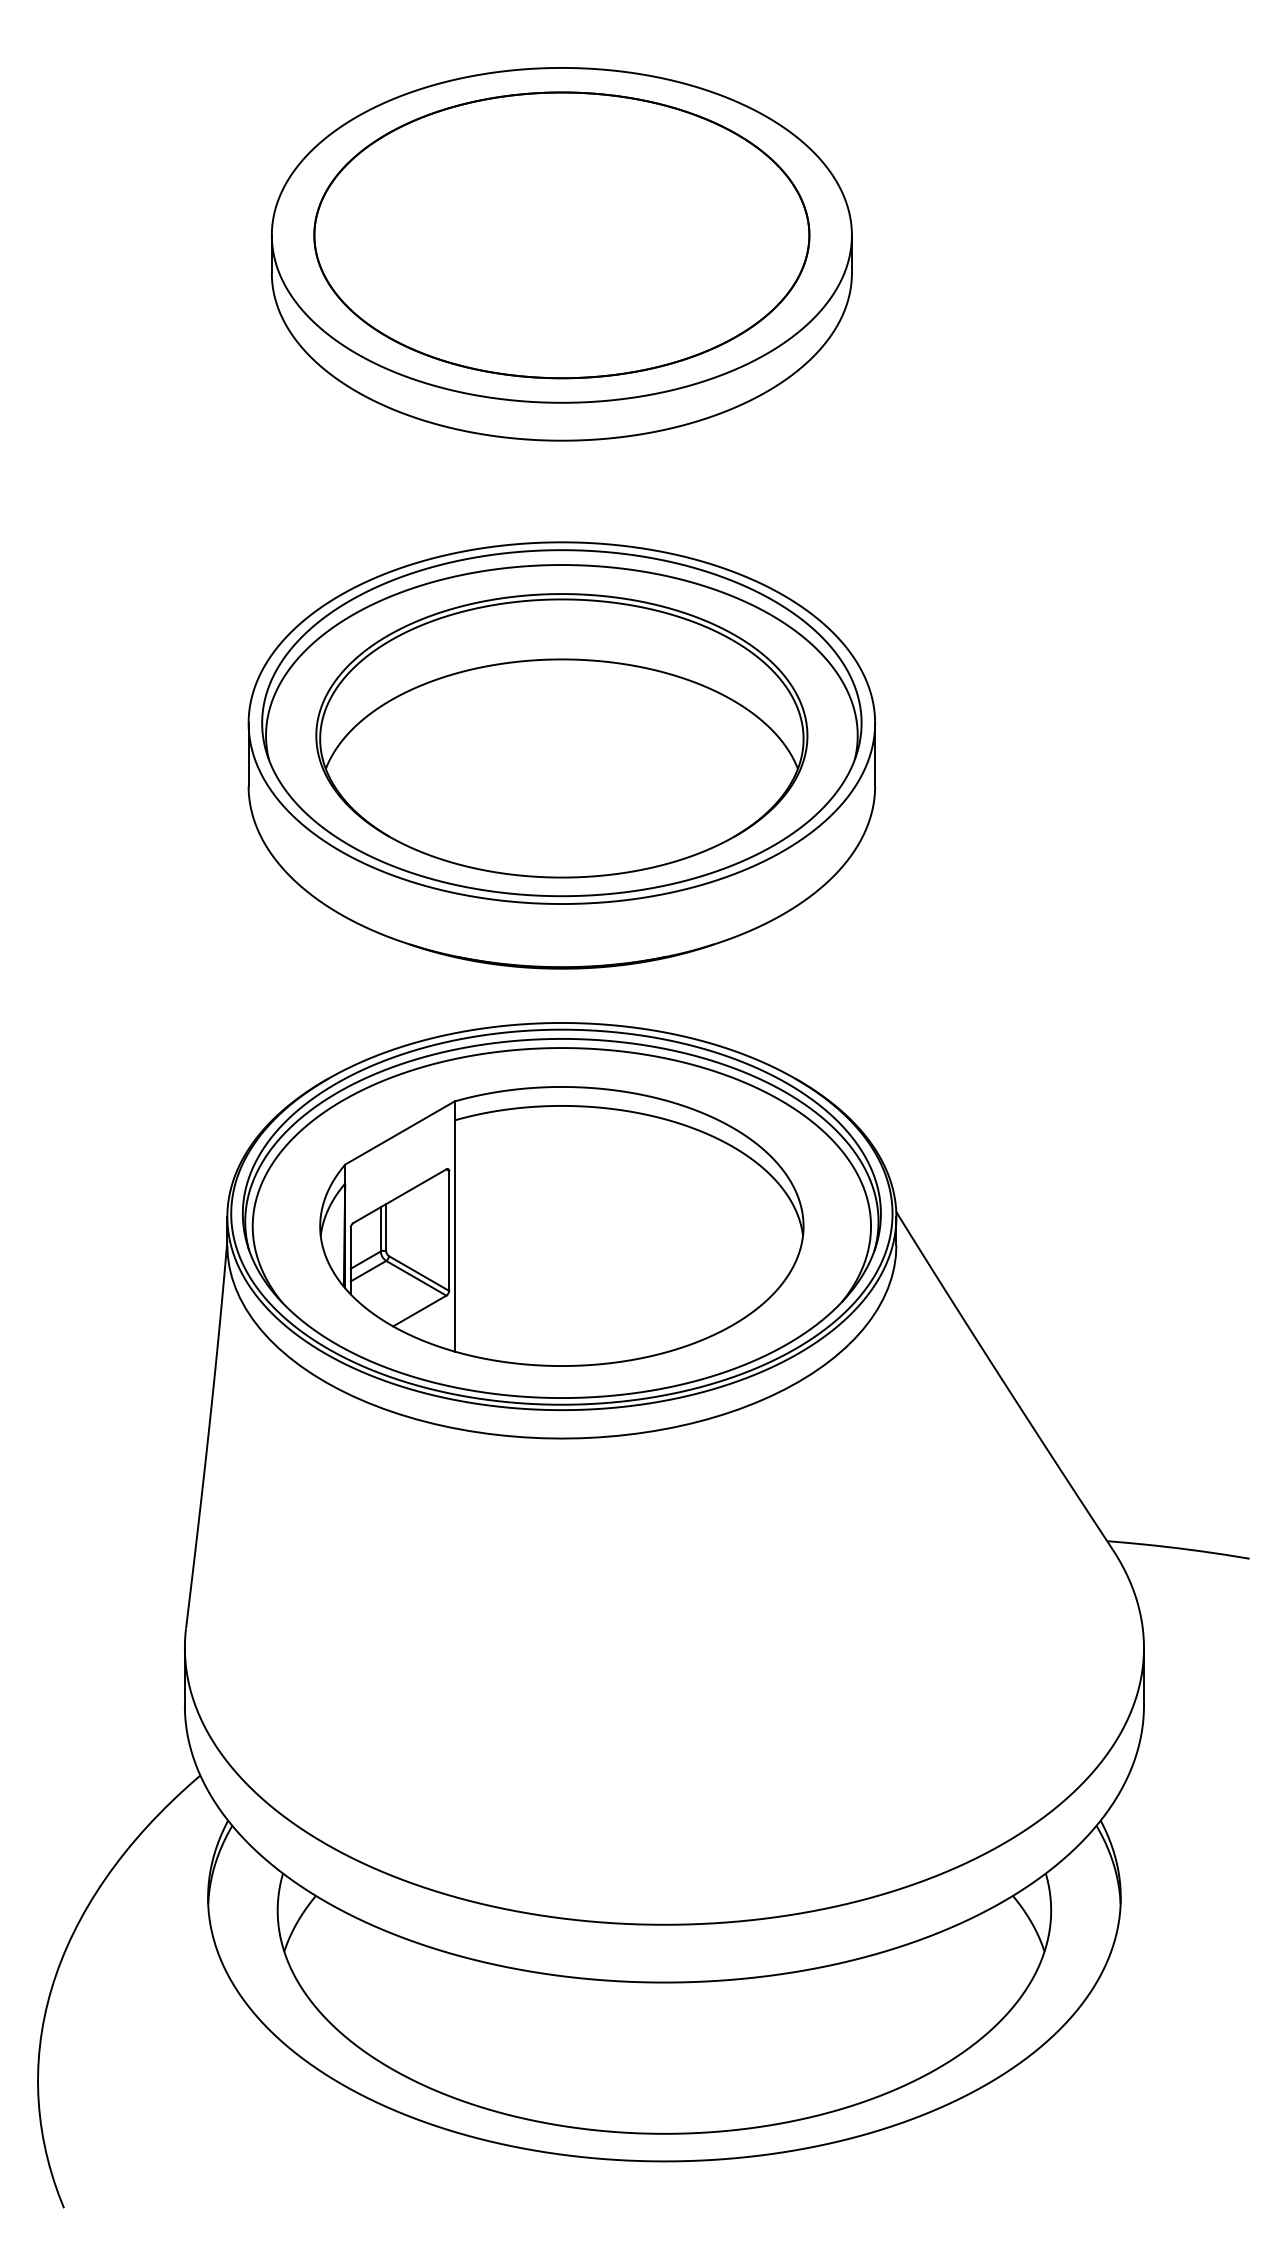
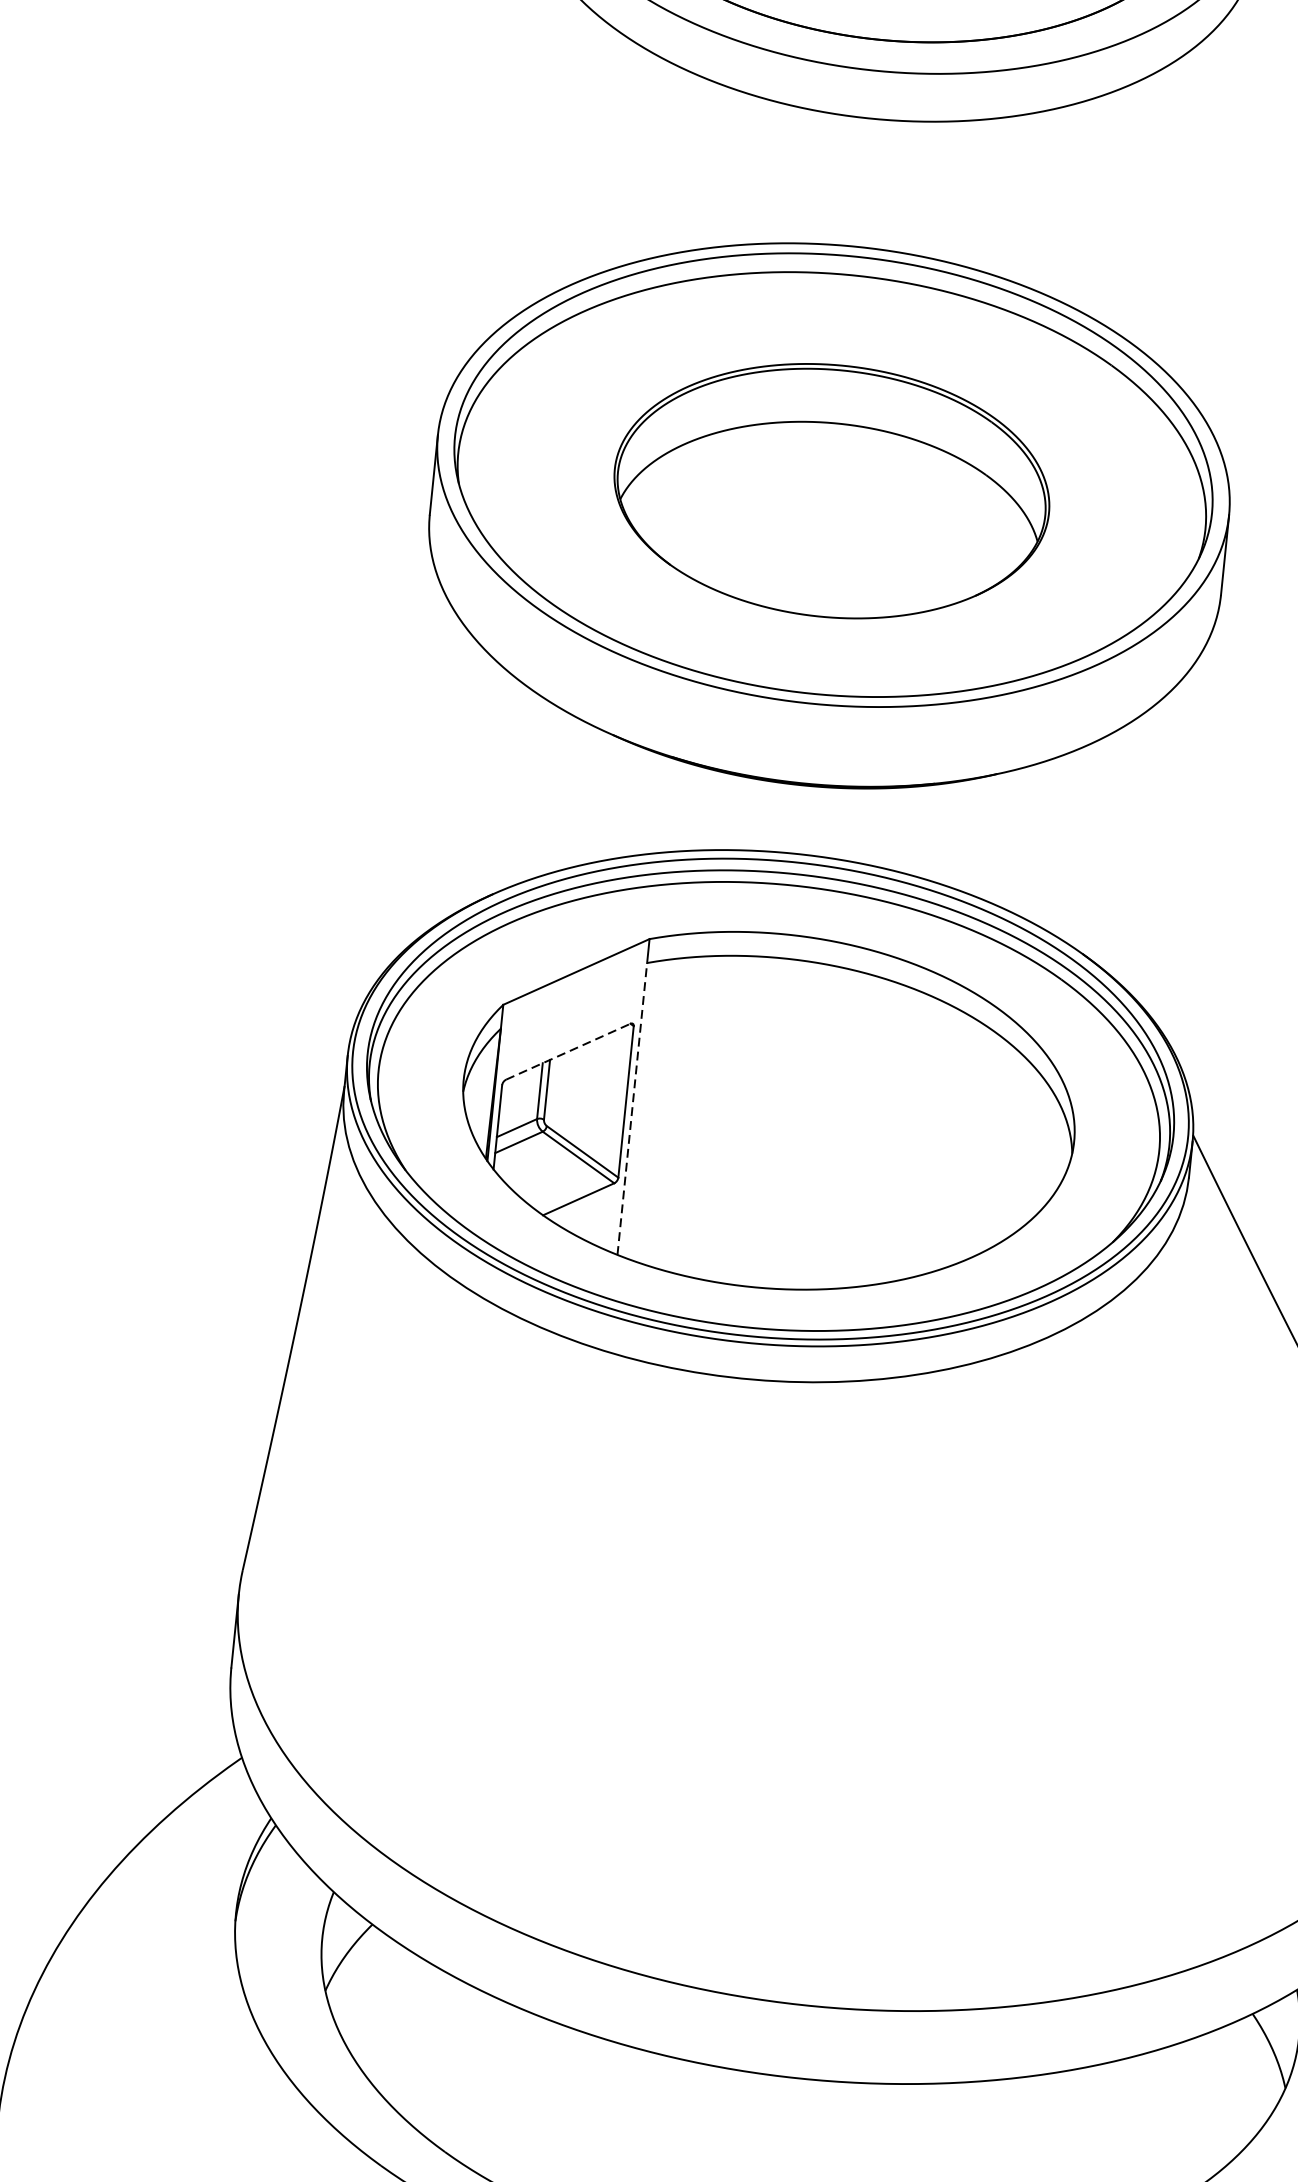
part: (561, 735) -> (831, 490), size x0.7
line: (399, 1196) -> (567, 1052), solid -> dashed
line: (454, 1235) -> (632, 1108), solid -> dashed

